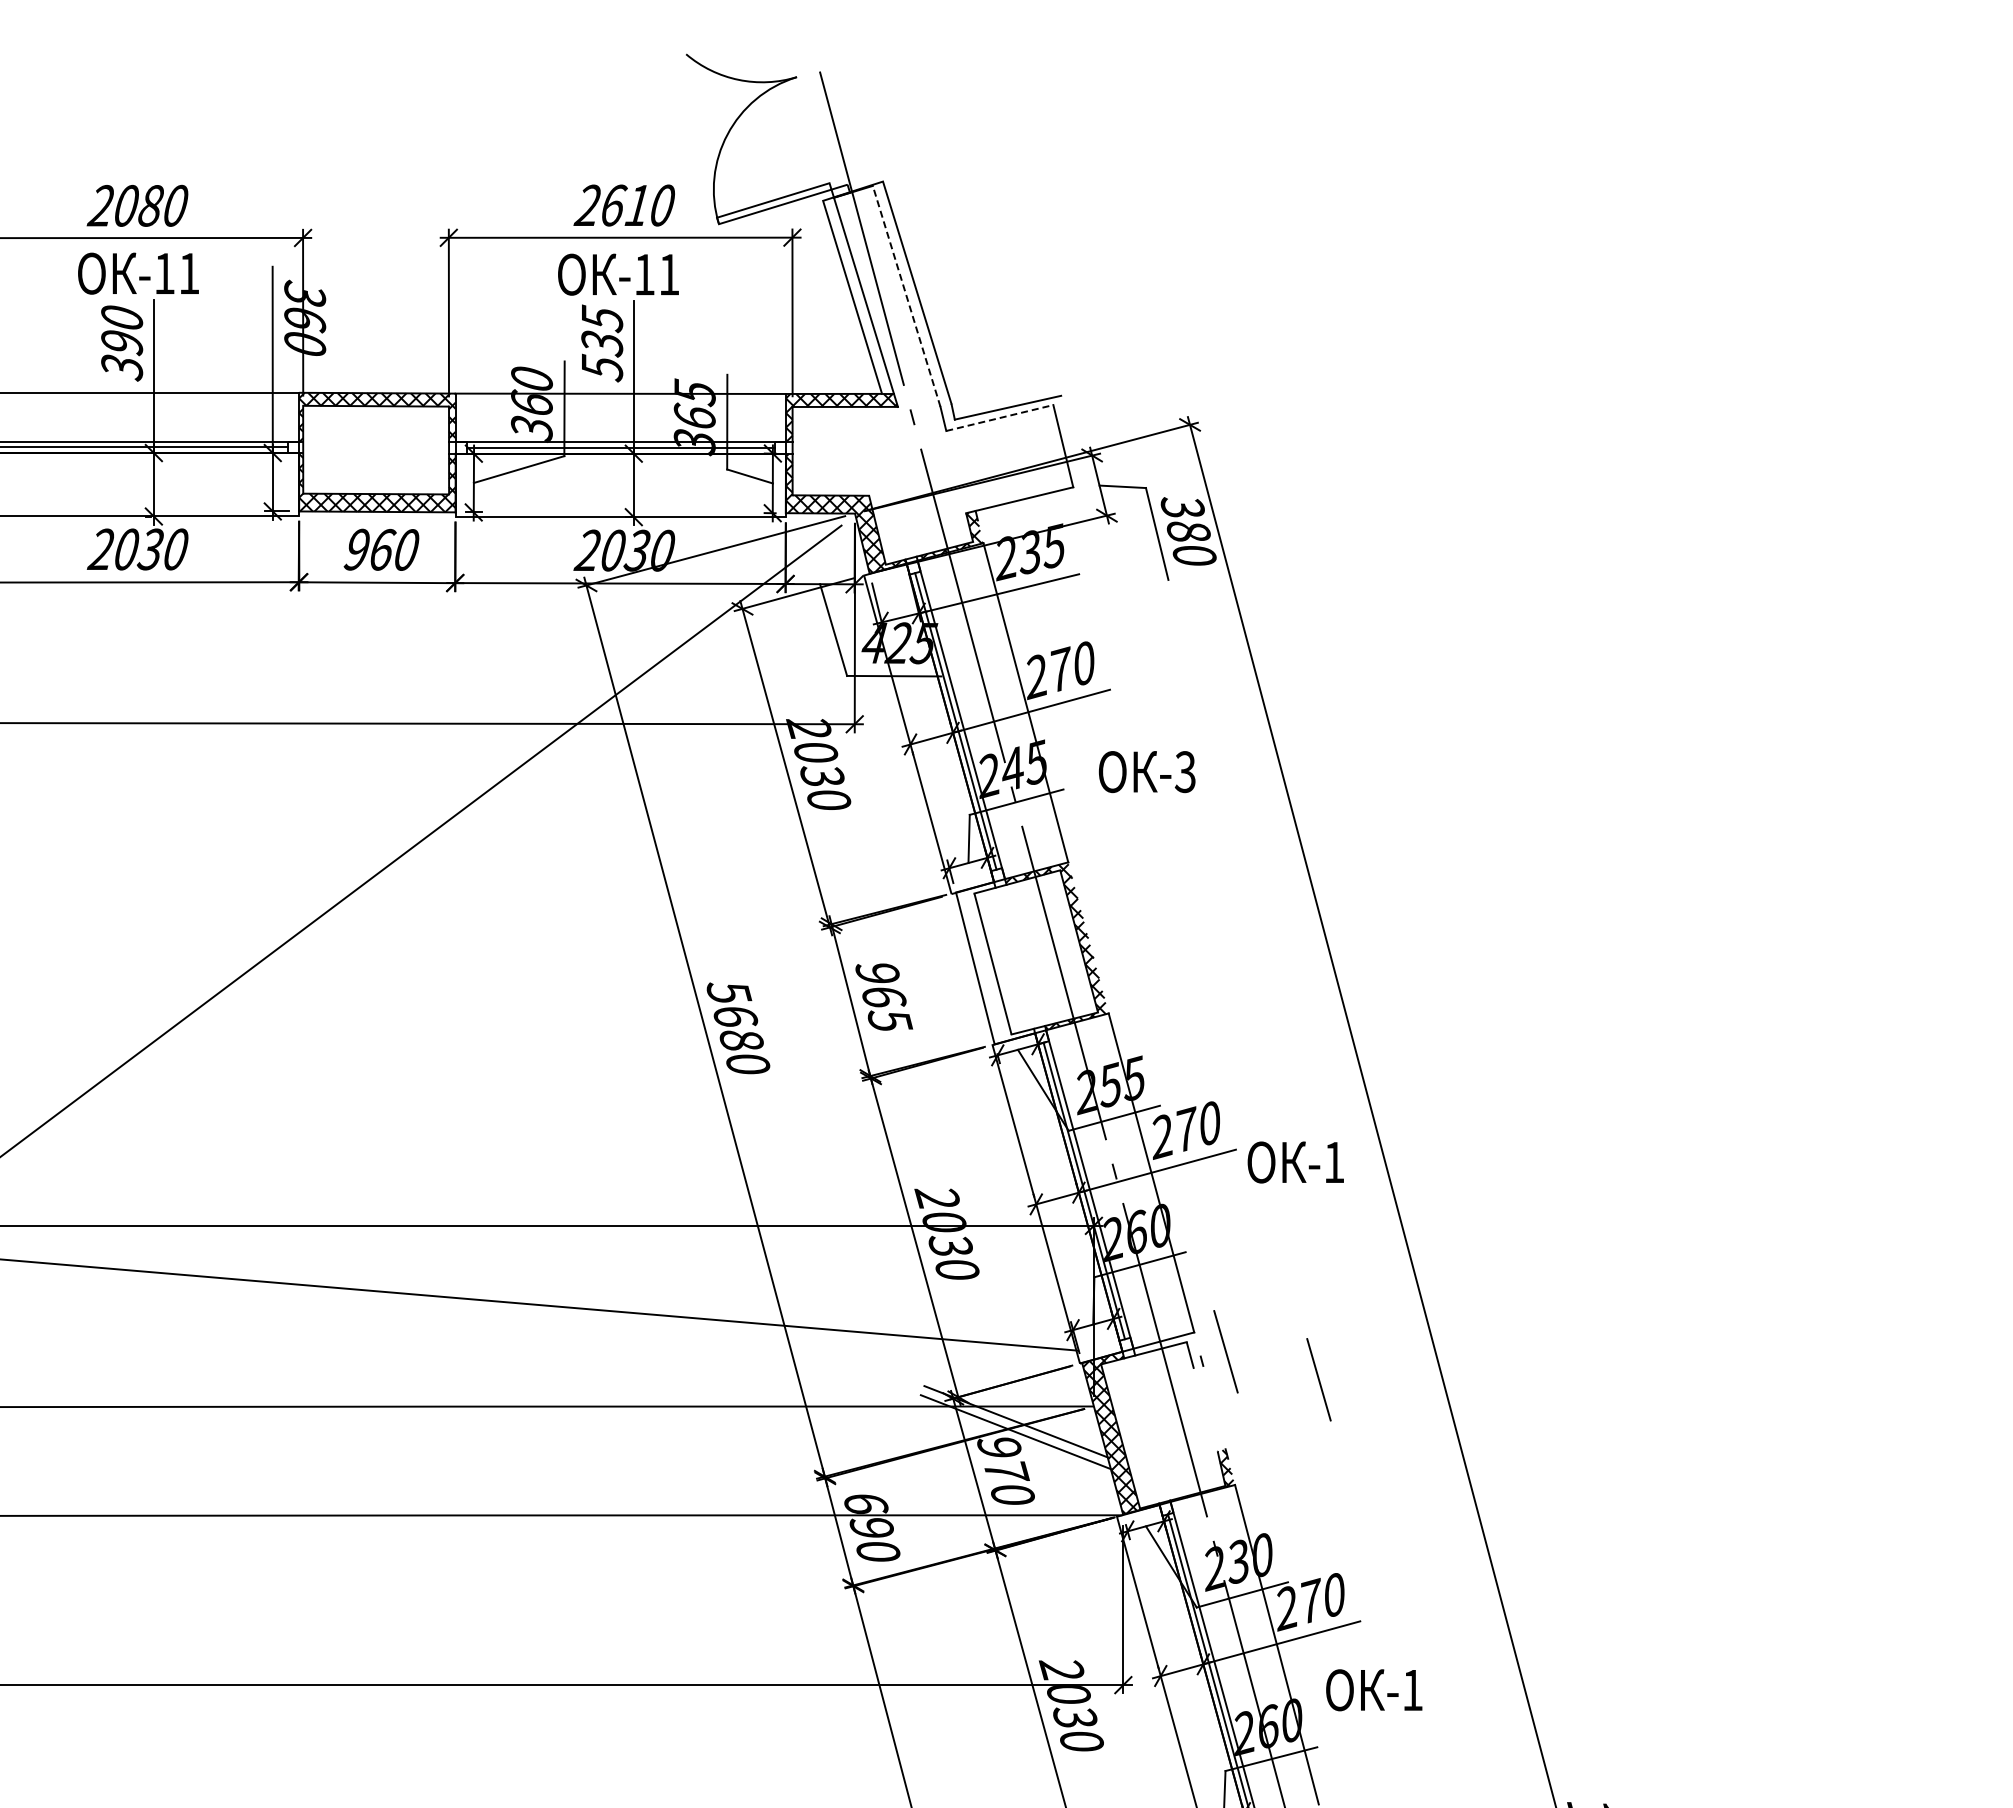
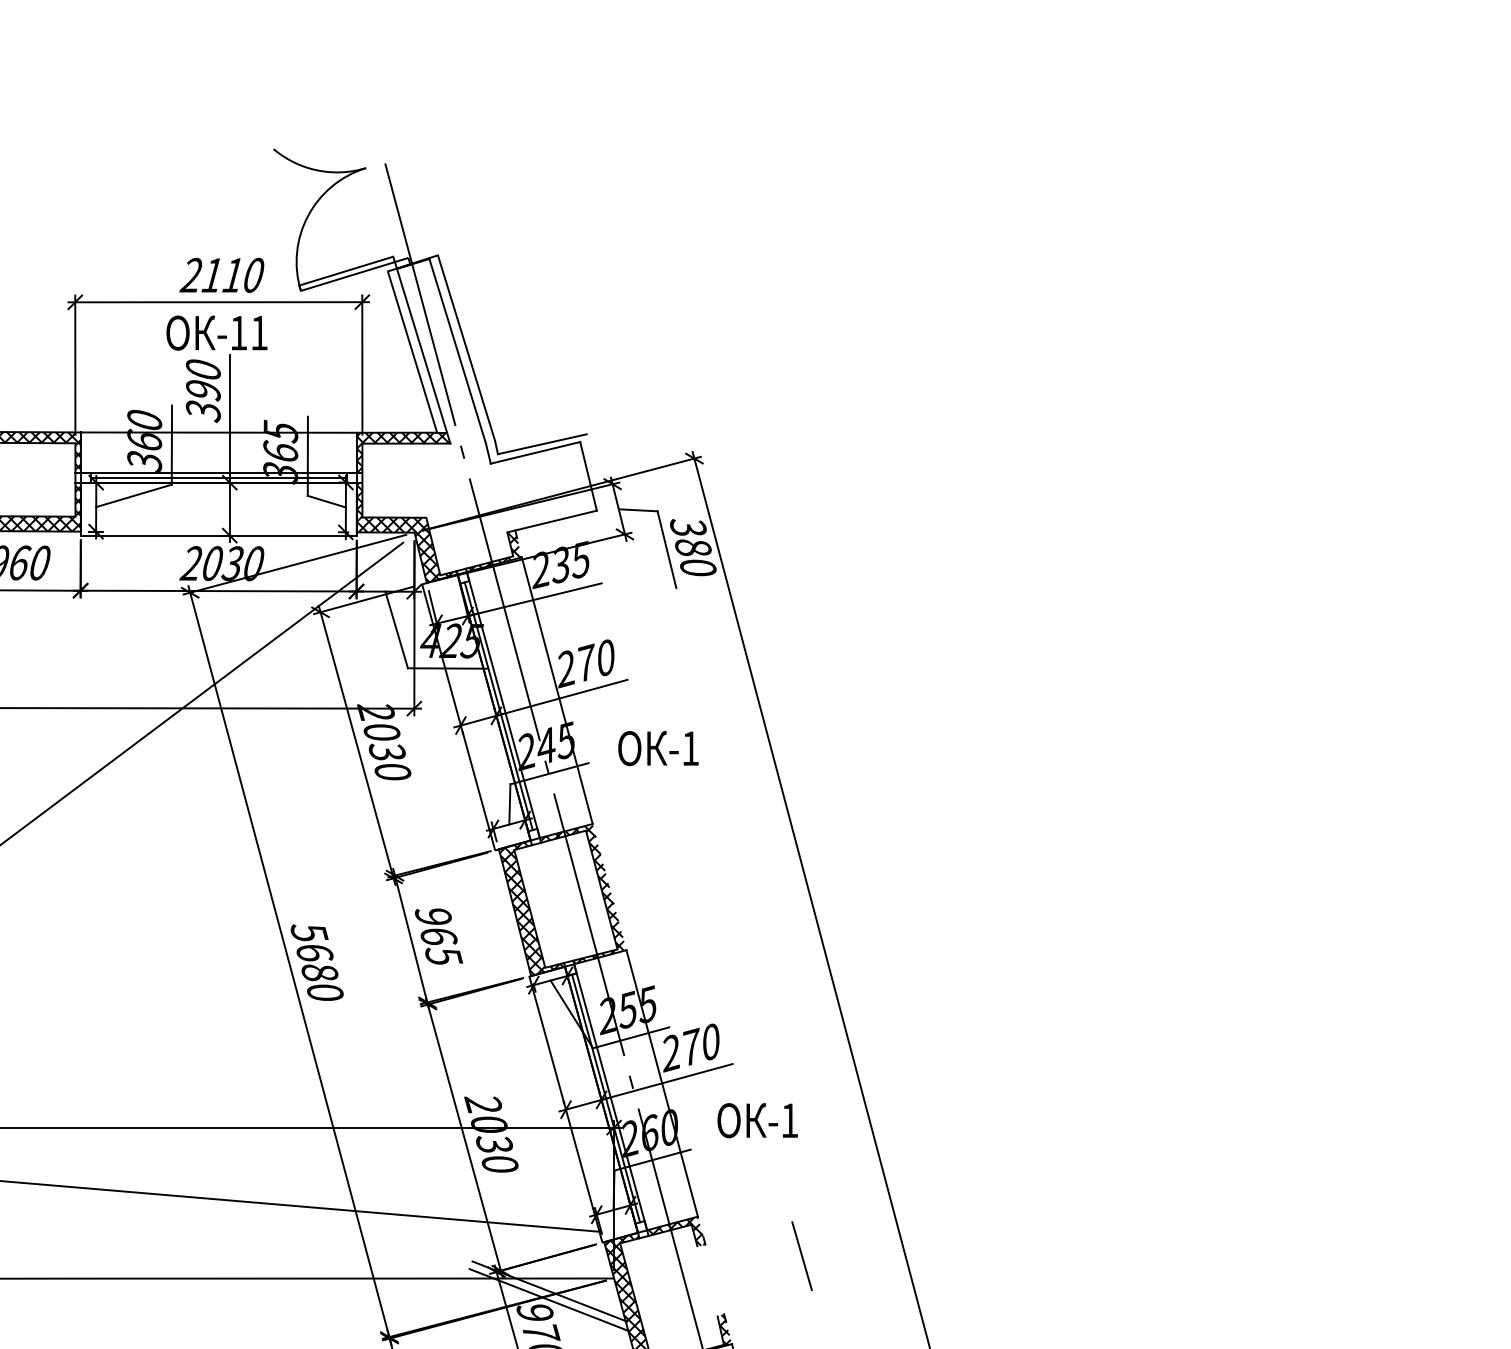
text: (613, 205) -> (212, 275), 2610 -> 2110
line: (906, 296) -> (457, 351), dashed -> solid
text: (602, 343) -> (203, 390), 535 -> 390
line: (1000, 417) -> (536, 452), dashed -> solid
text: (1184, 772) -> (689, 748), -3 -> -1
hatch: (995, 963) -> (531, 908), added
text: (1295, 1162) -> (757, 1120), moved
hatch: (1168, 1349) -> (676, 1230), added
line: (1225, 1351) -> (724, 1232), removed

